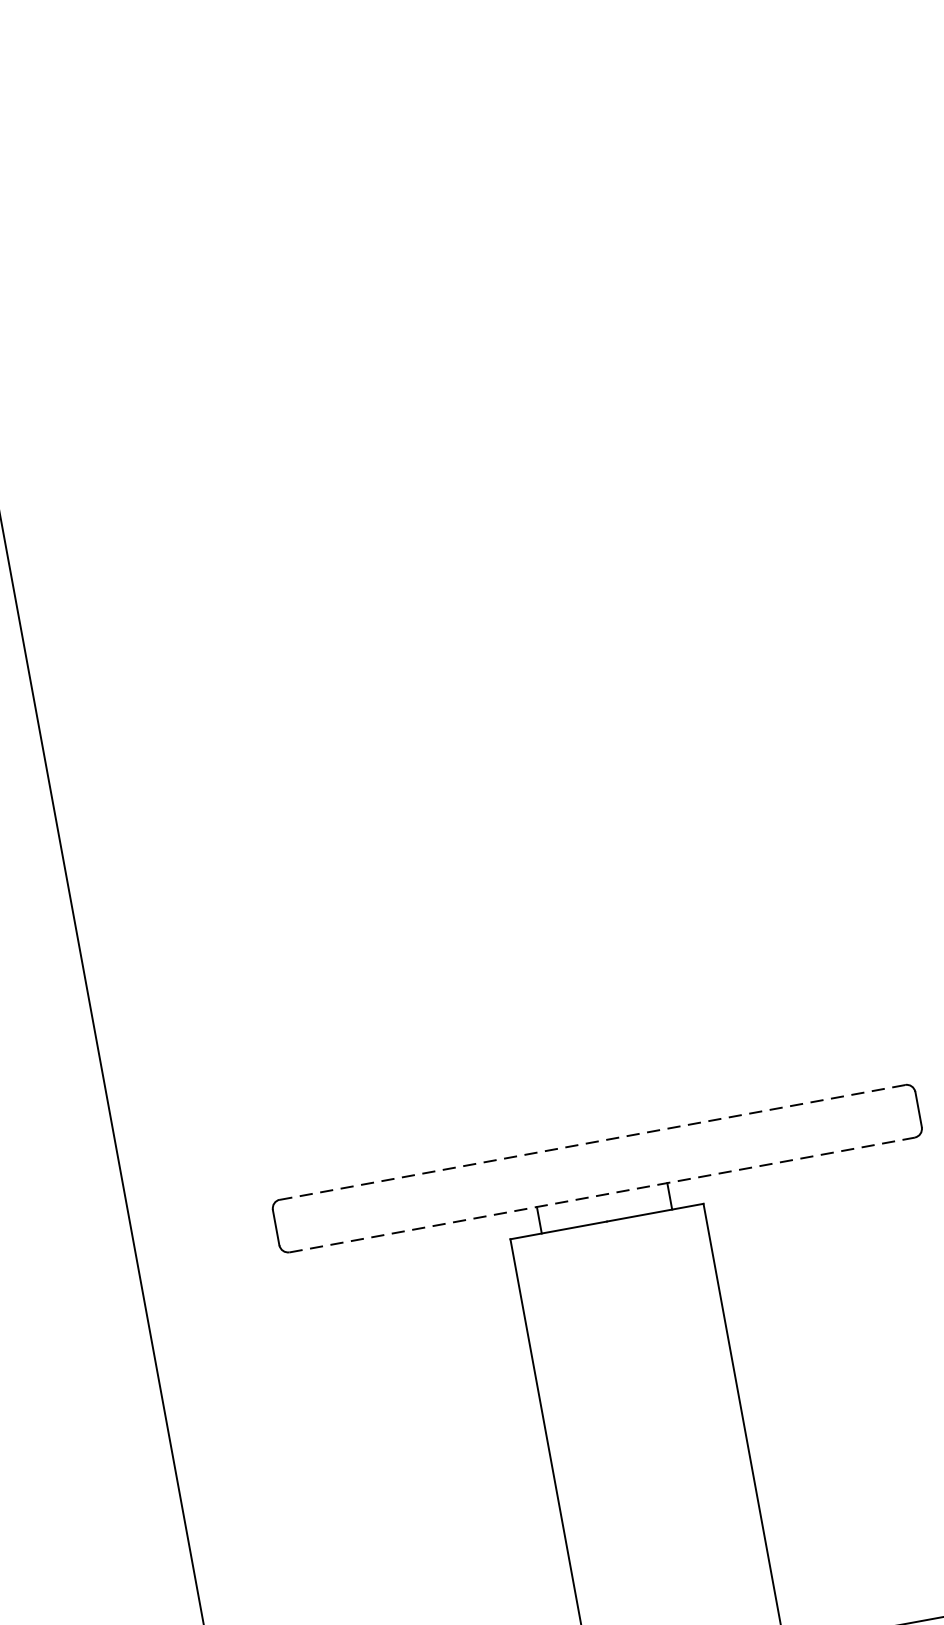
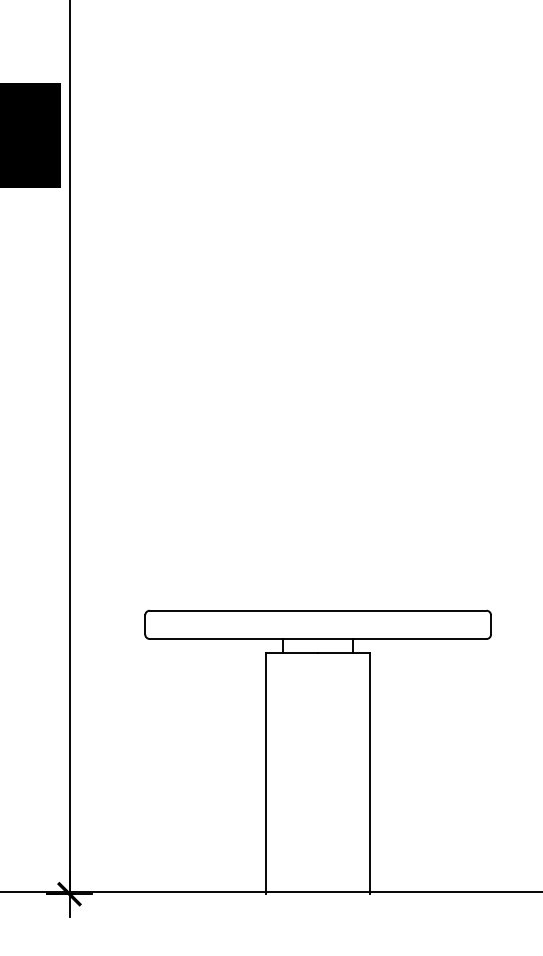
line: (591, 1142) -> (317, 610), dashed -> solid
line: (603, 1195) -> (318, 639), dashed -> solid

